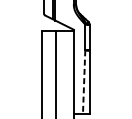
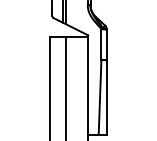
line: (84, 82) -> (100, 97), dashed -> solid

